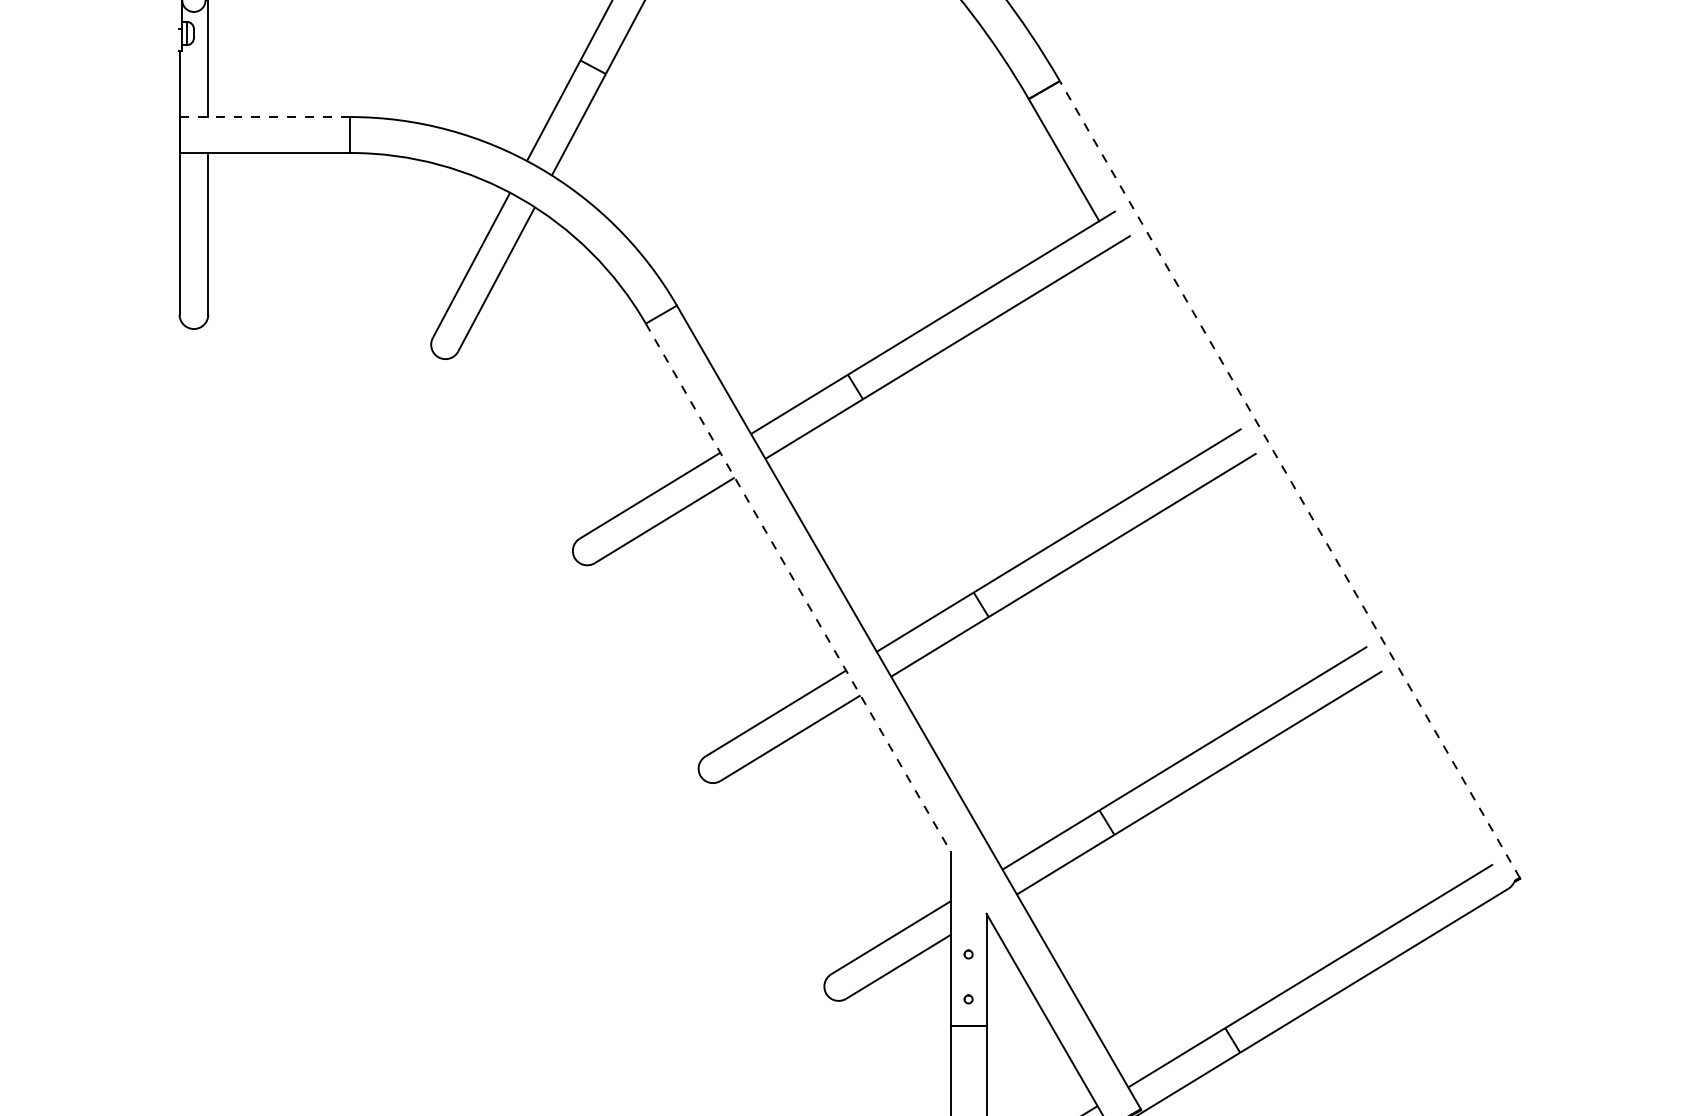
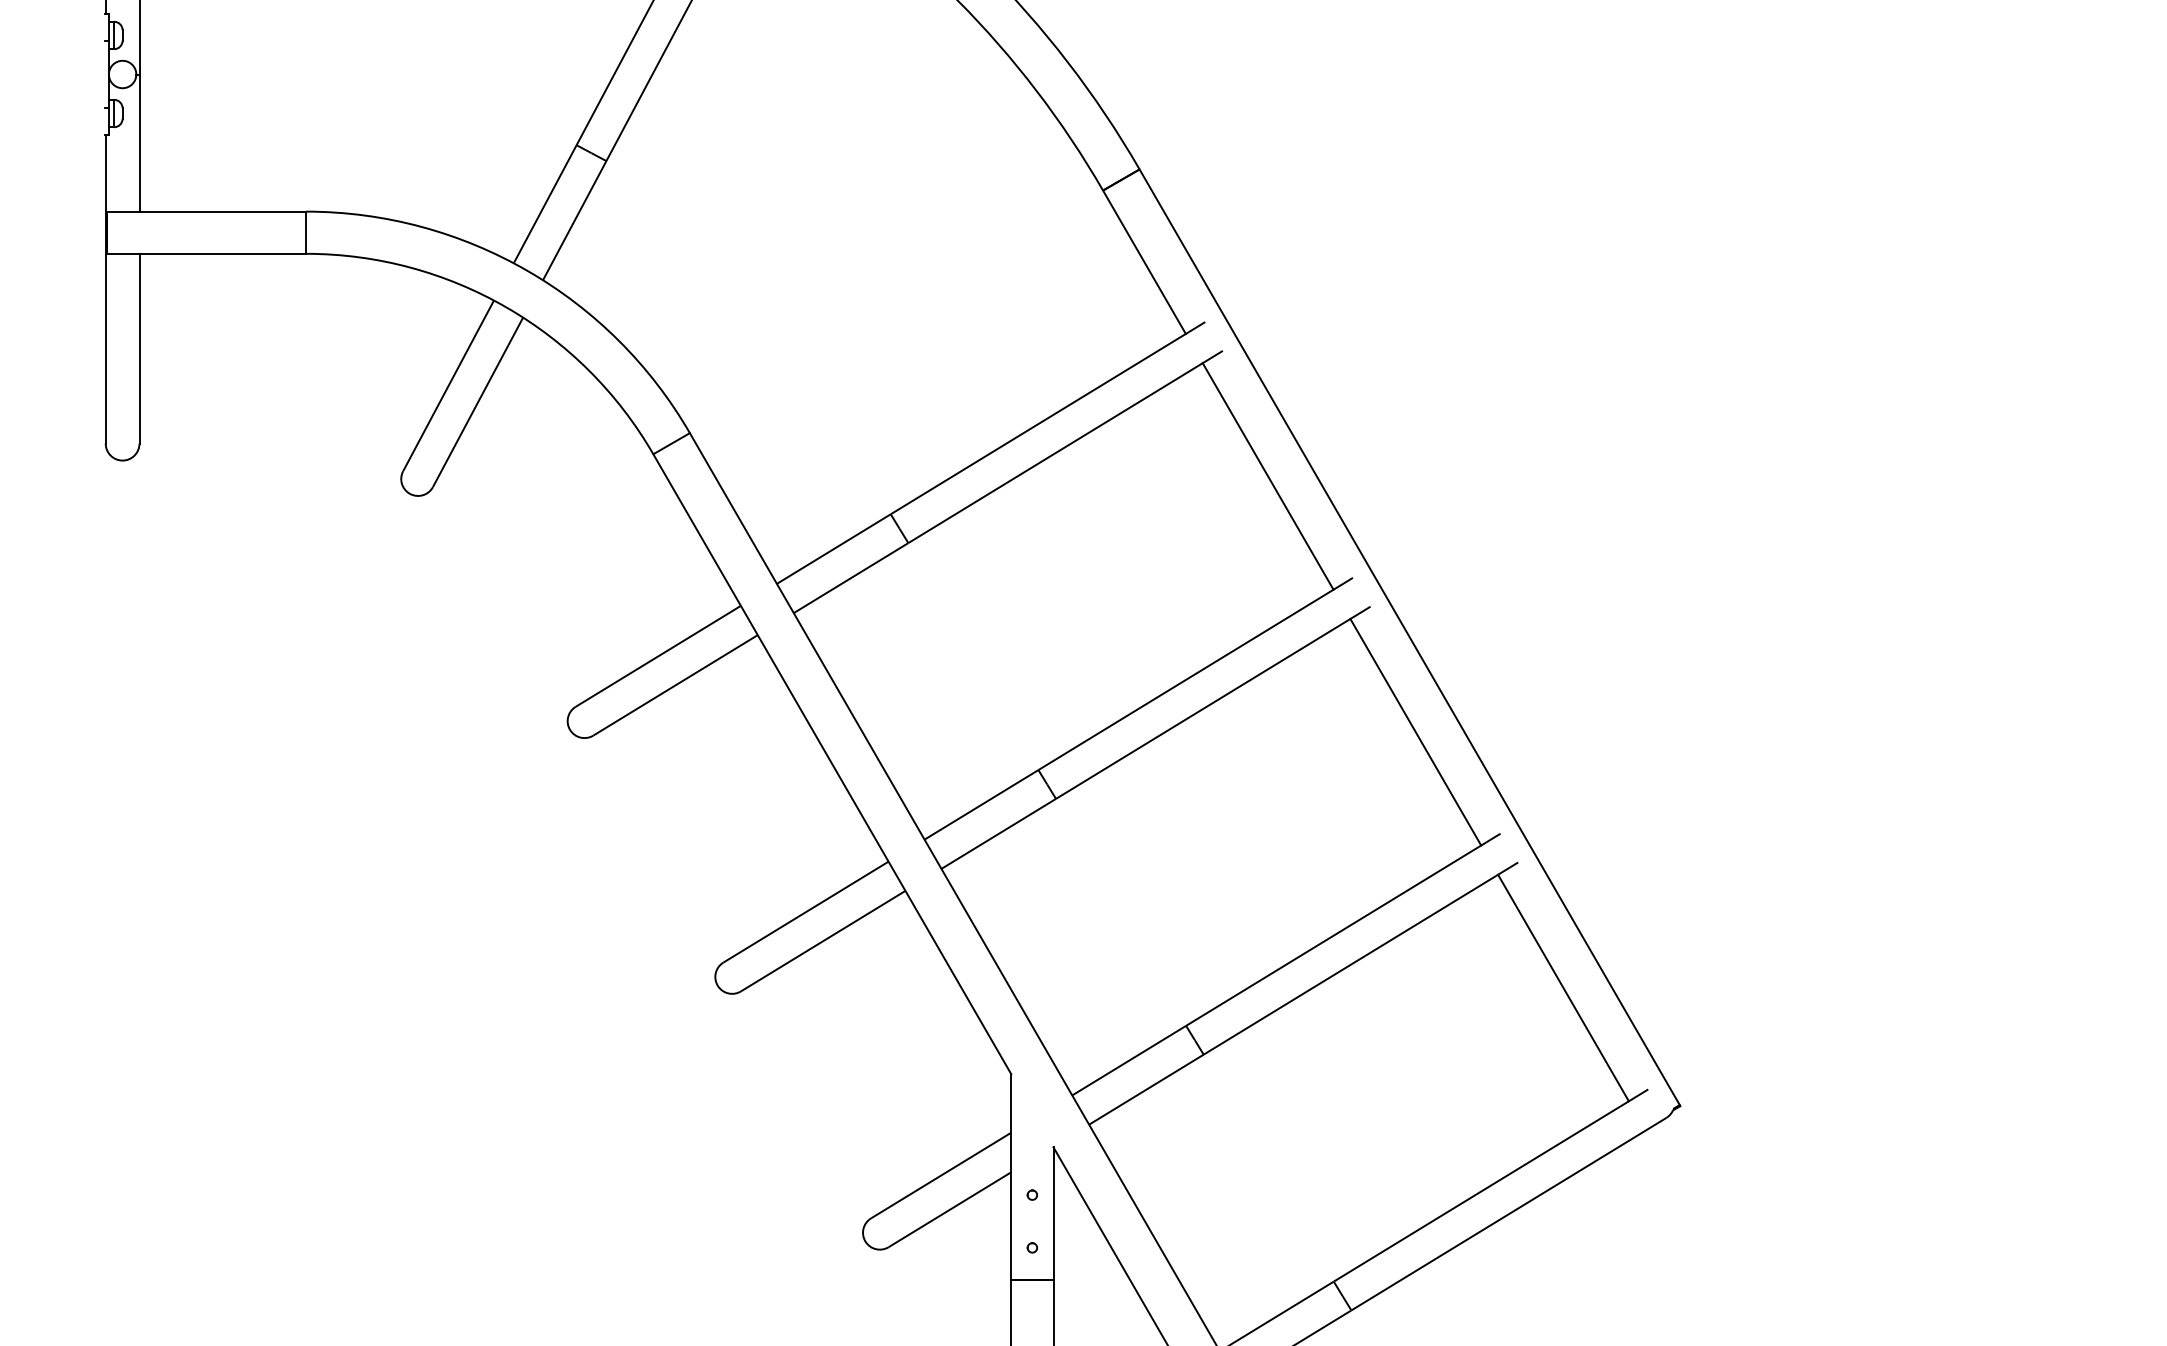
line: (265, 116) -> (206, 211), dashed -> solid
line: (1168, 342) -> (1267, 476), added
line: (1289, 478) -> (1409, 636), dashed -> solid
line: (1294, 559) -> (1415, 731), added
line: (798, 587) -> (832, 764), dashed -> solid
line: (1420, 777) -> (1563, 987), added

